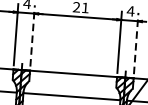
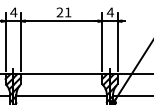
line: (33, 36) -> (21, 42), dashed -> solid
line: (135, 44) -> (117, 42), dashed -> solid

